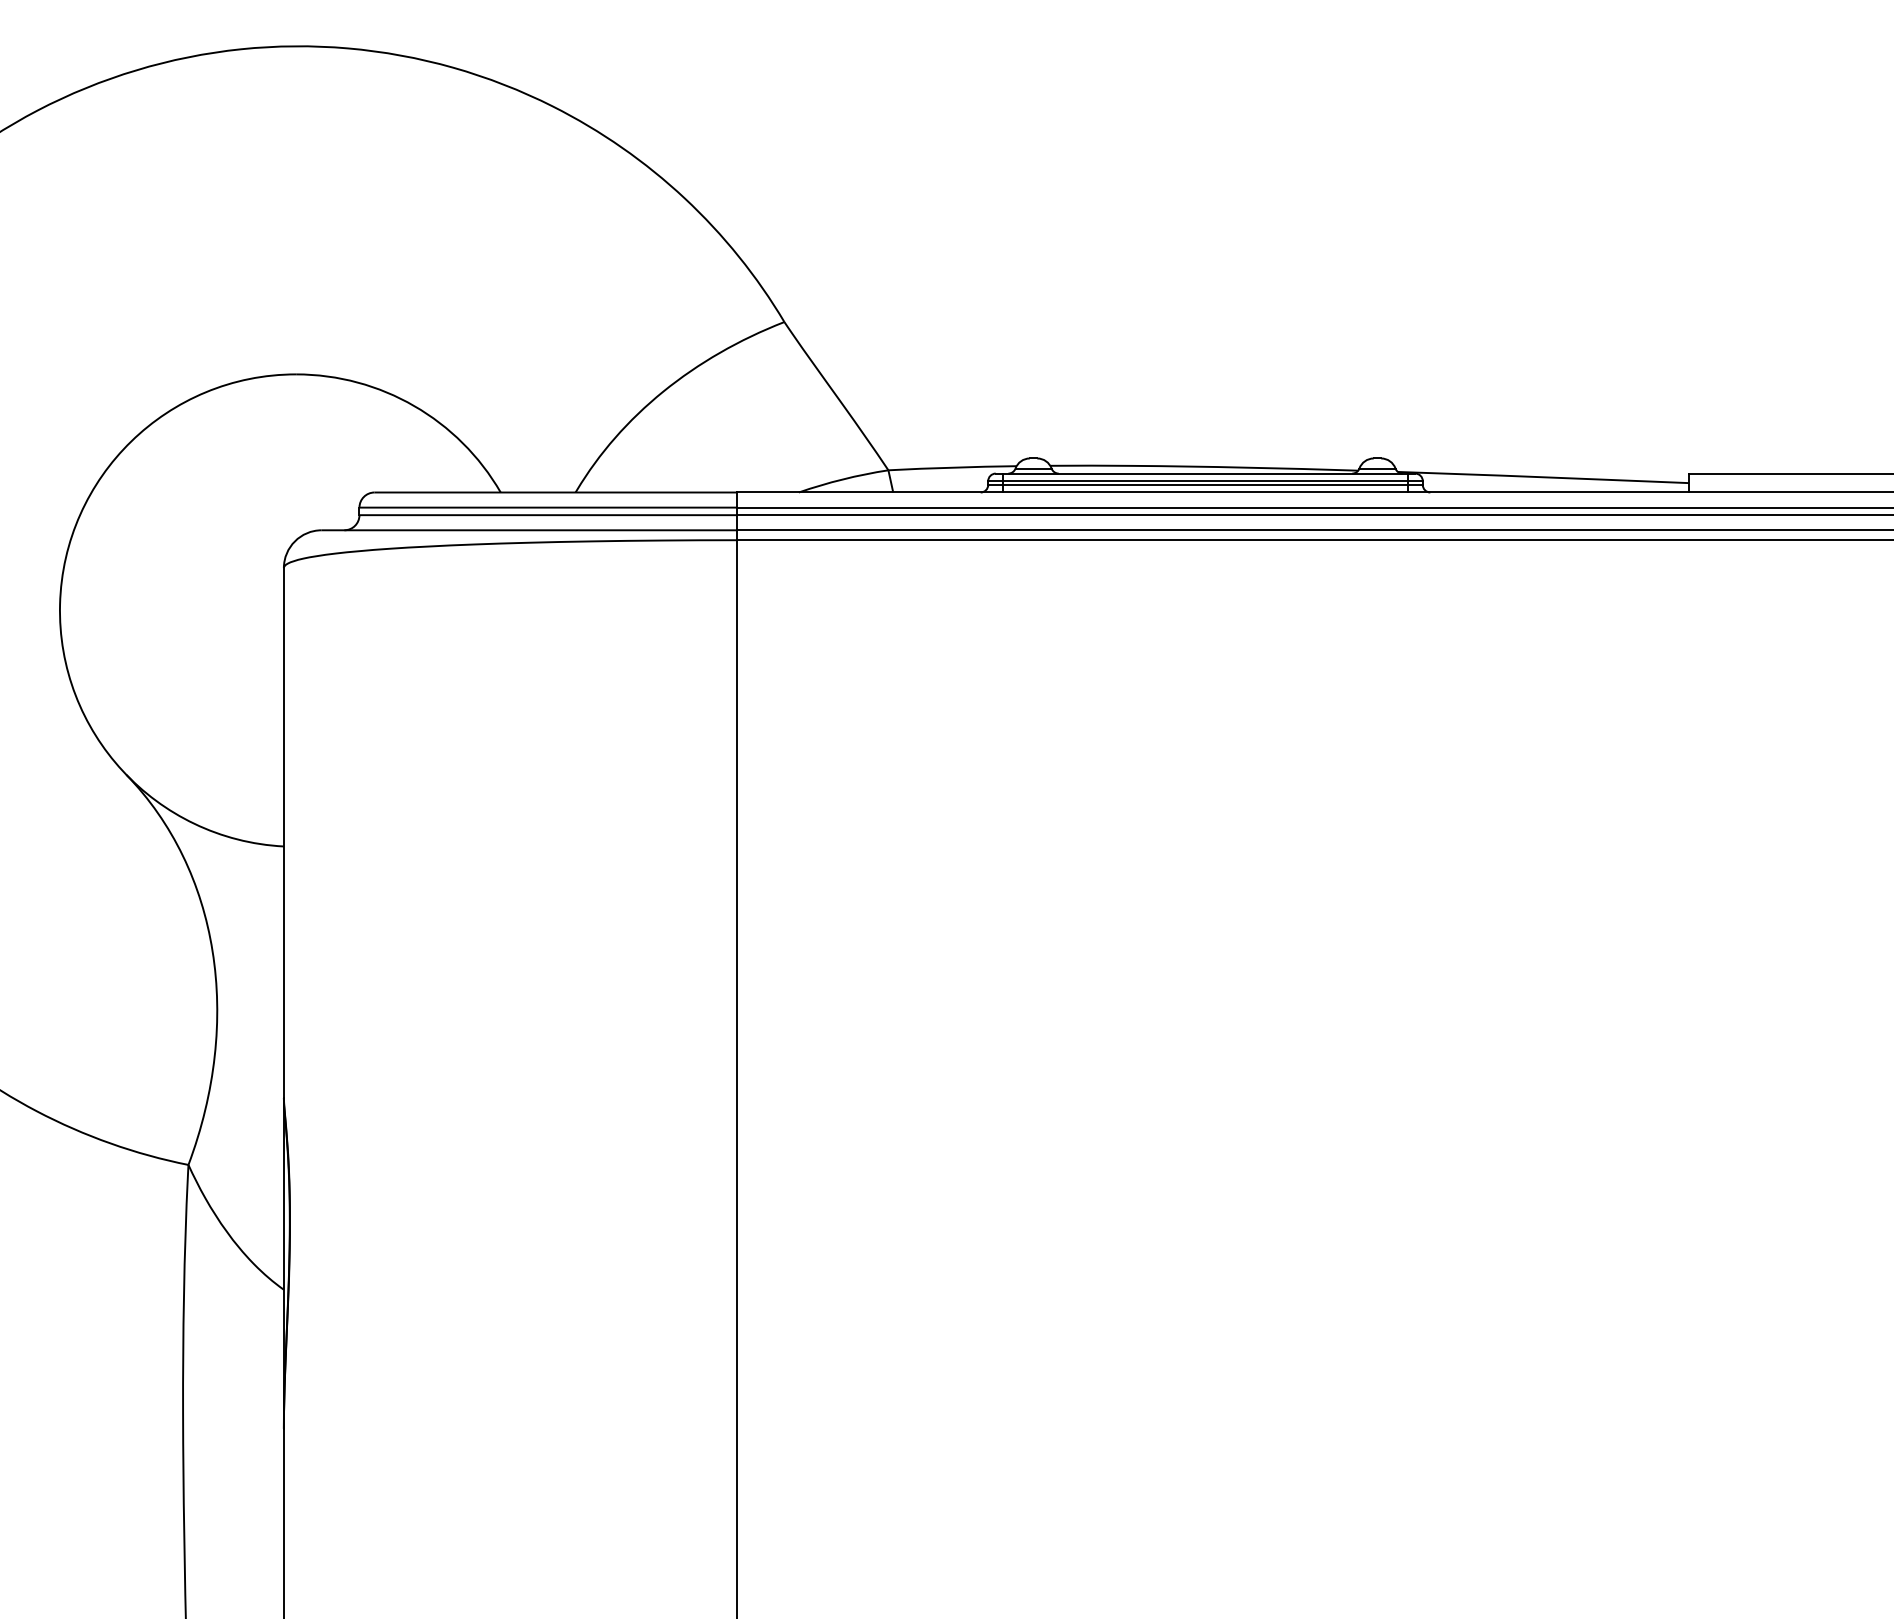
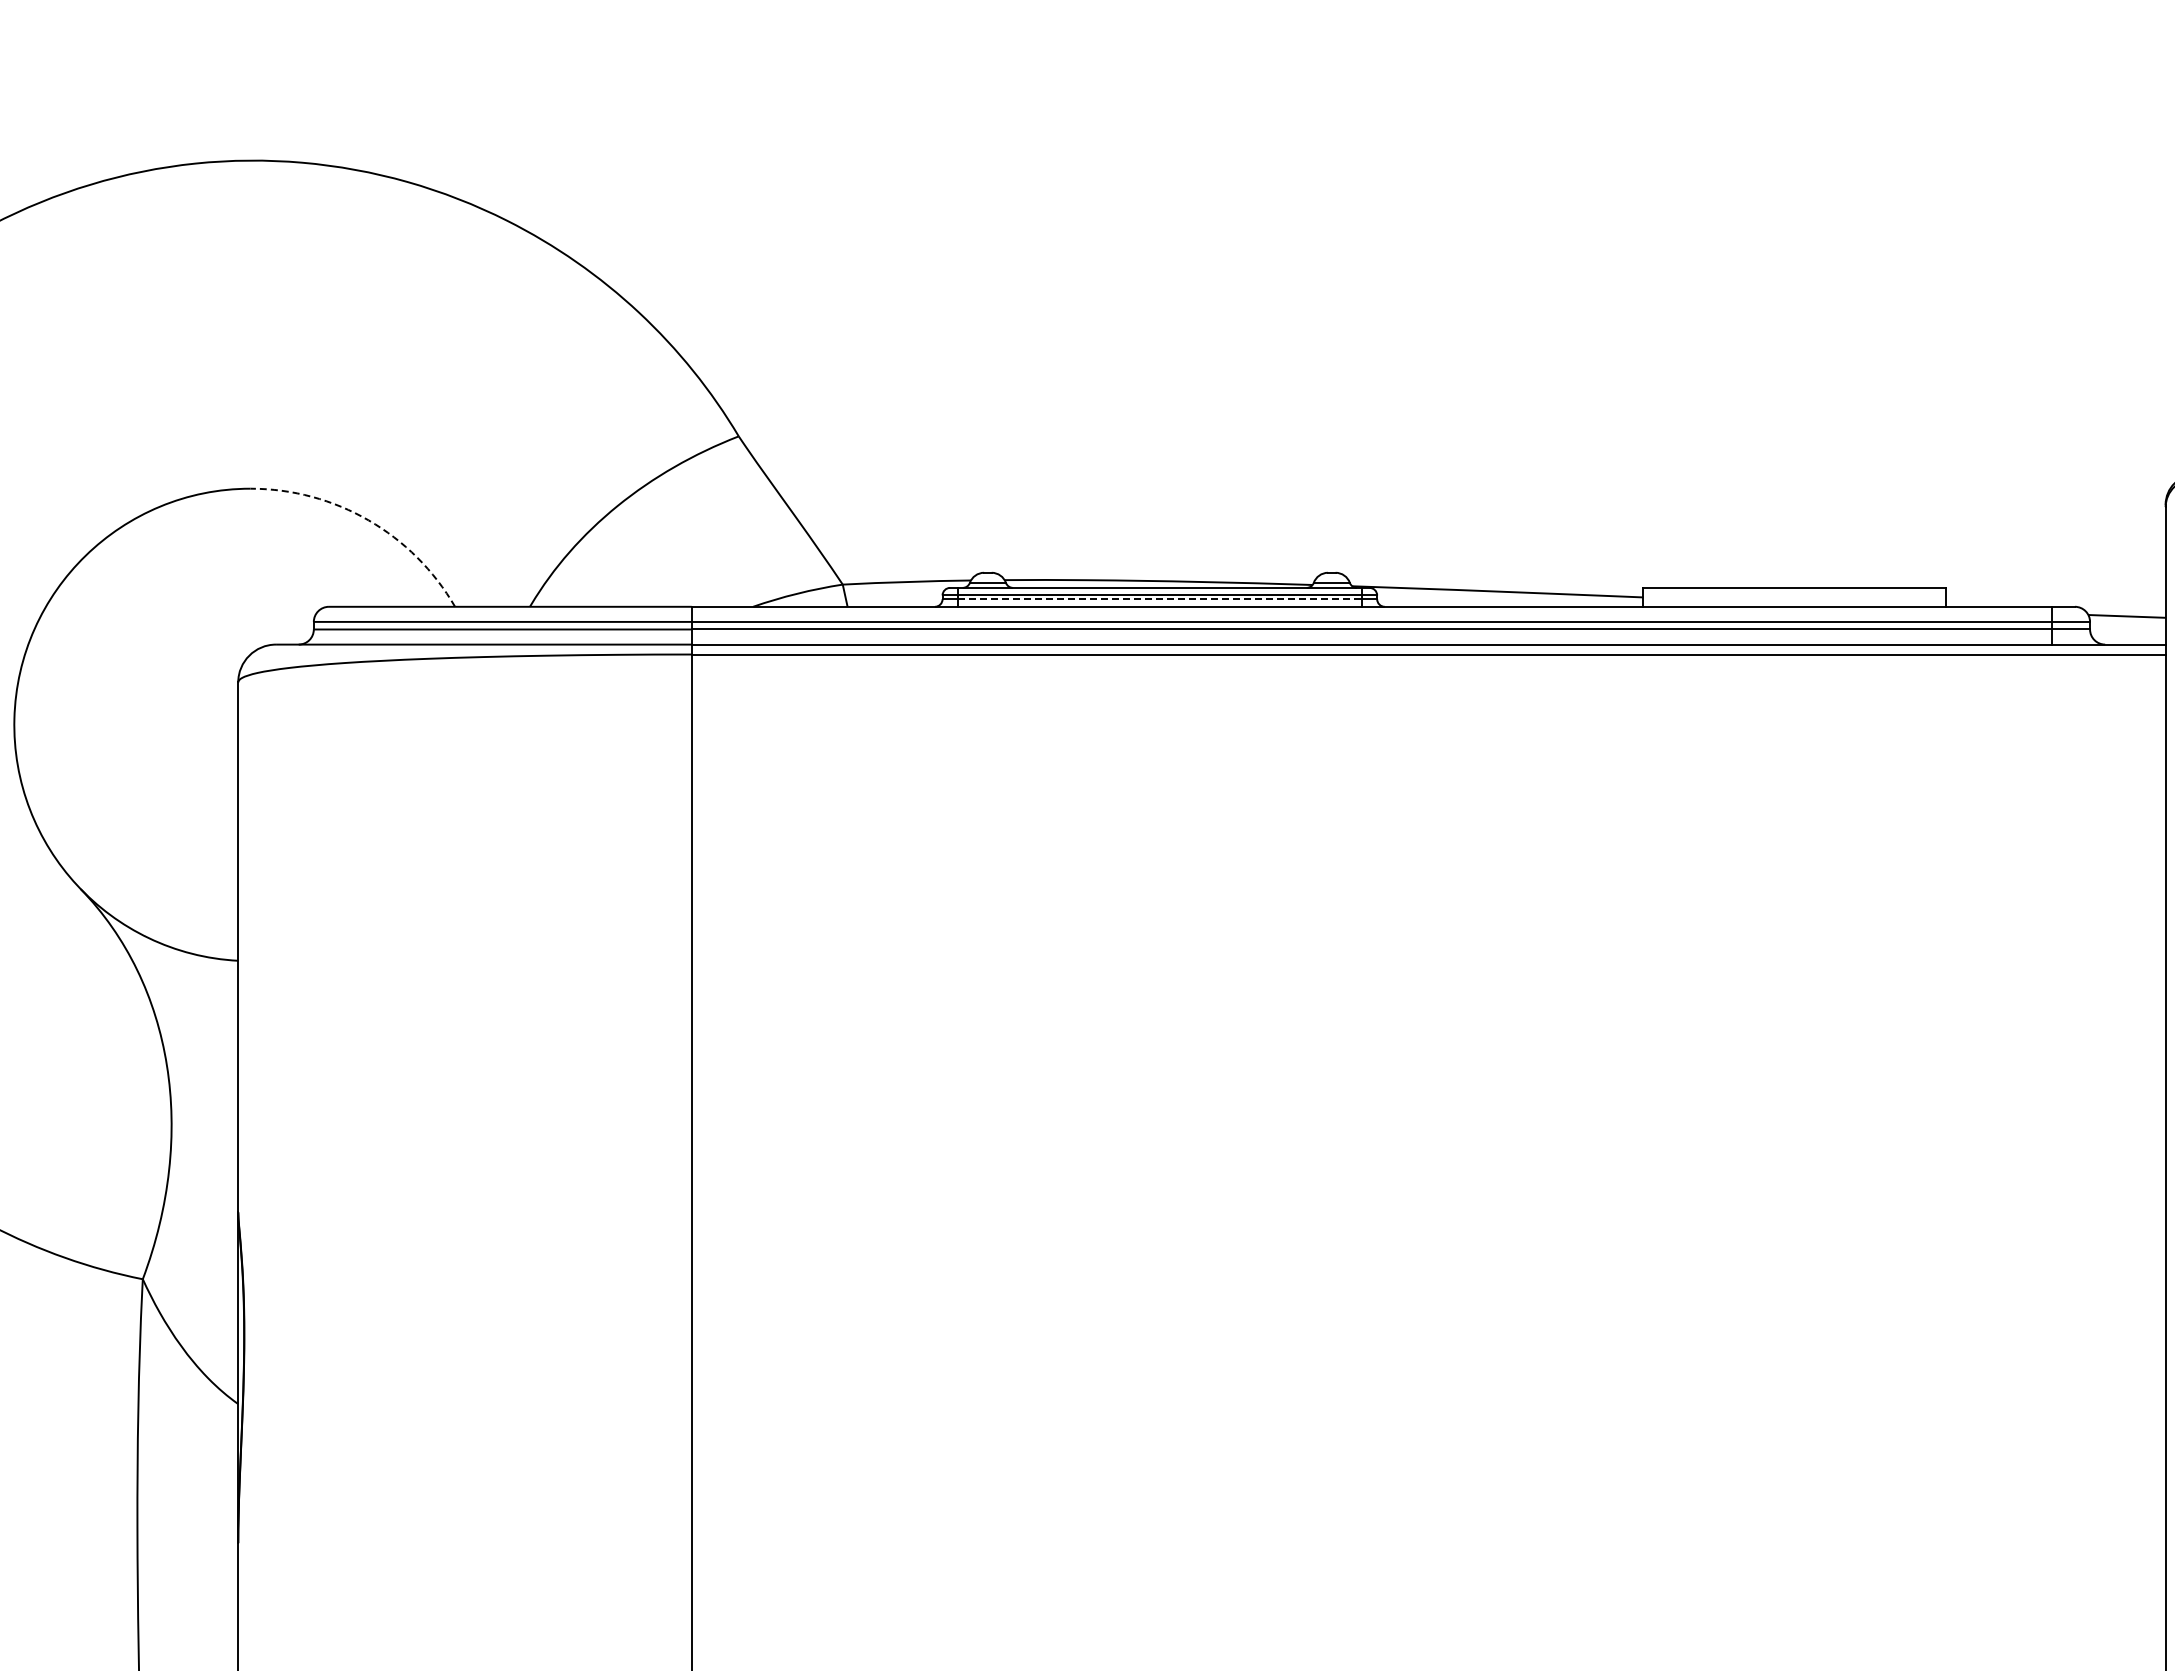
arc: (414, 406) -> (368, 520), solid -> dashed
line: (1206, 485) -> (1160, 599), solid -> dashed

